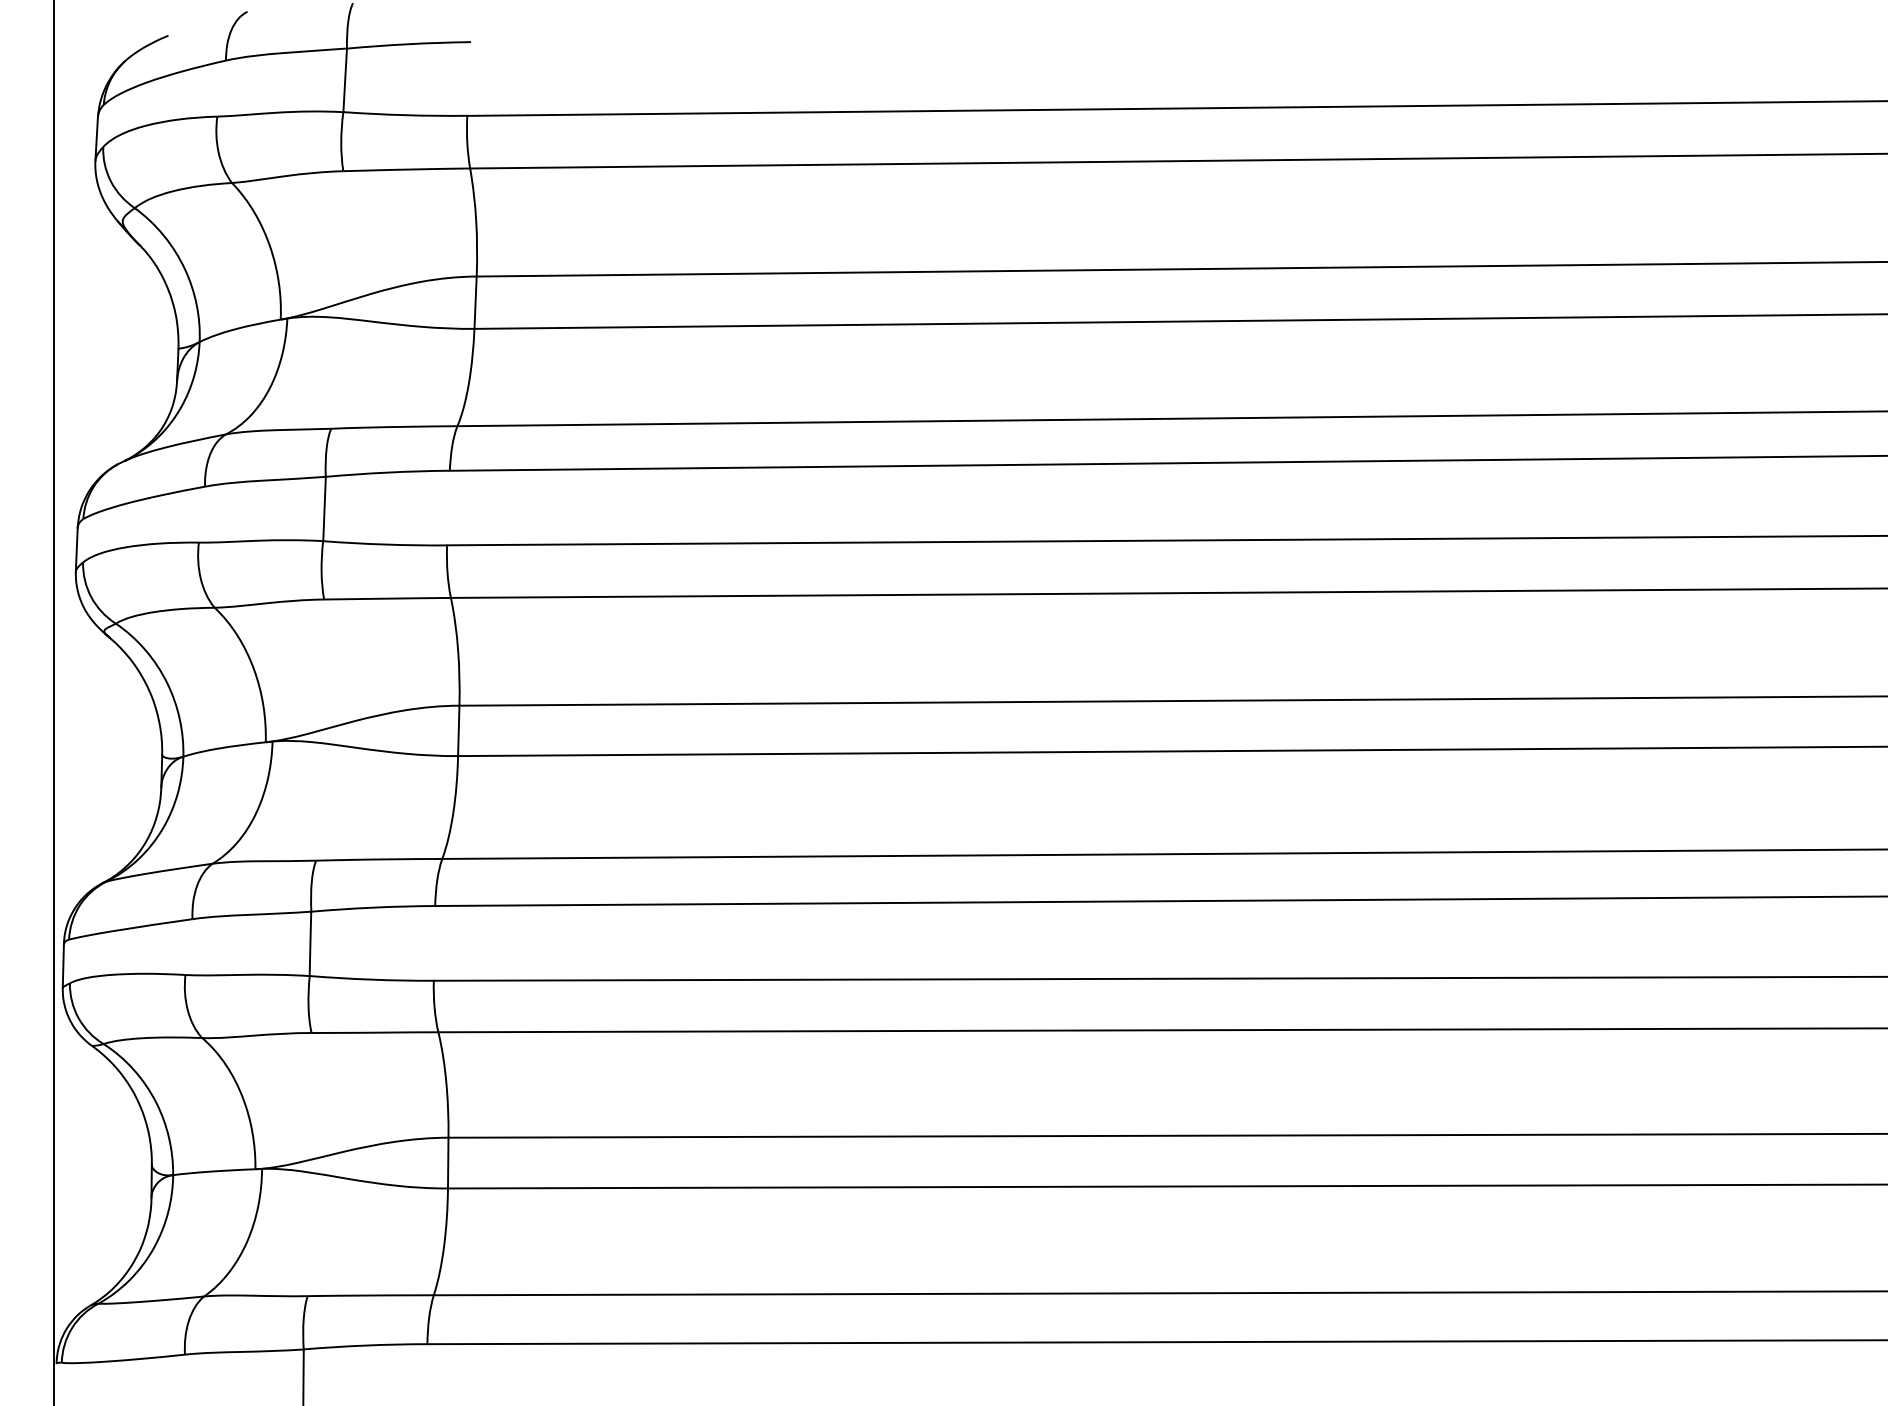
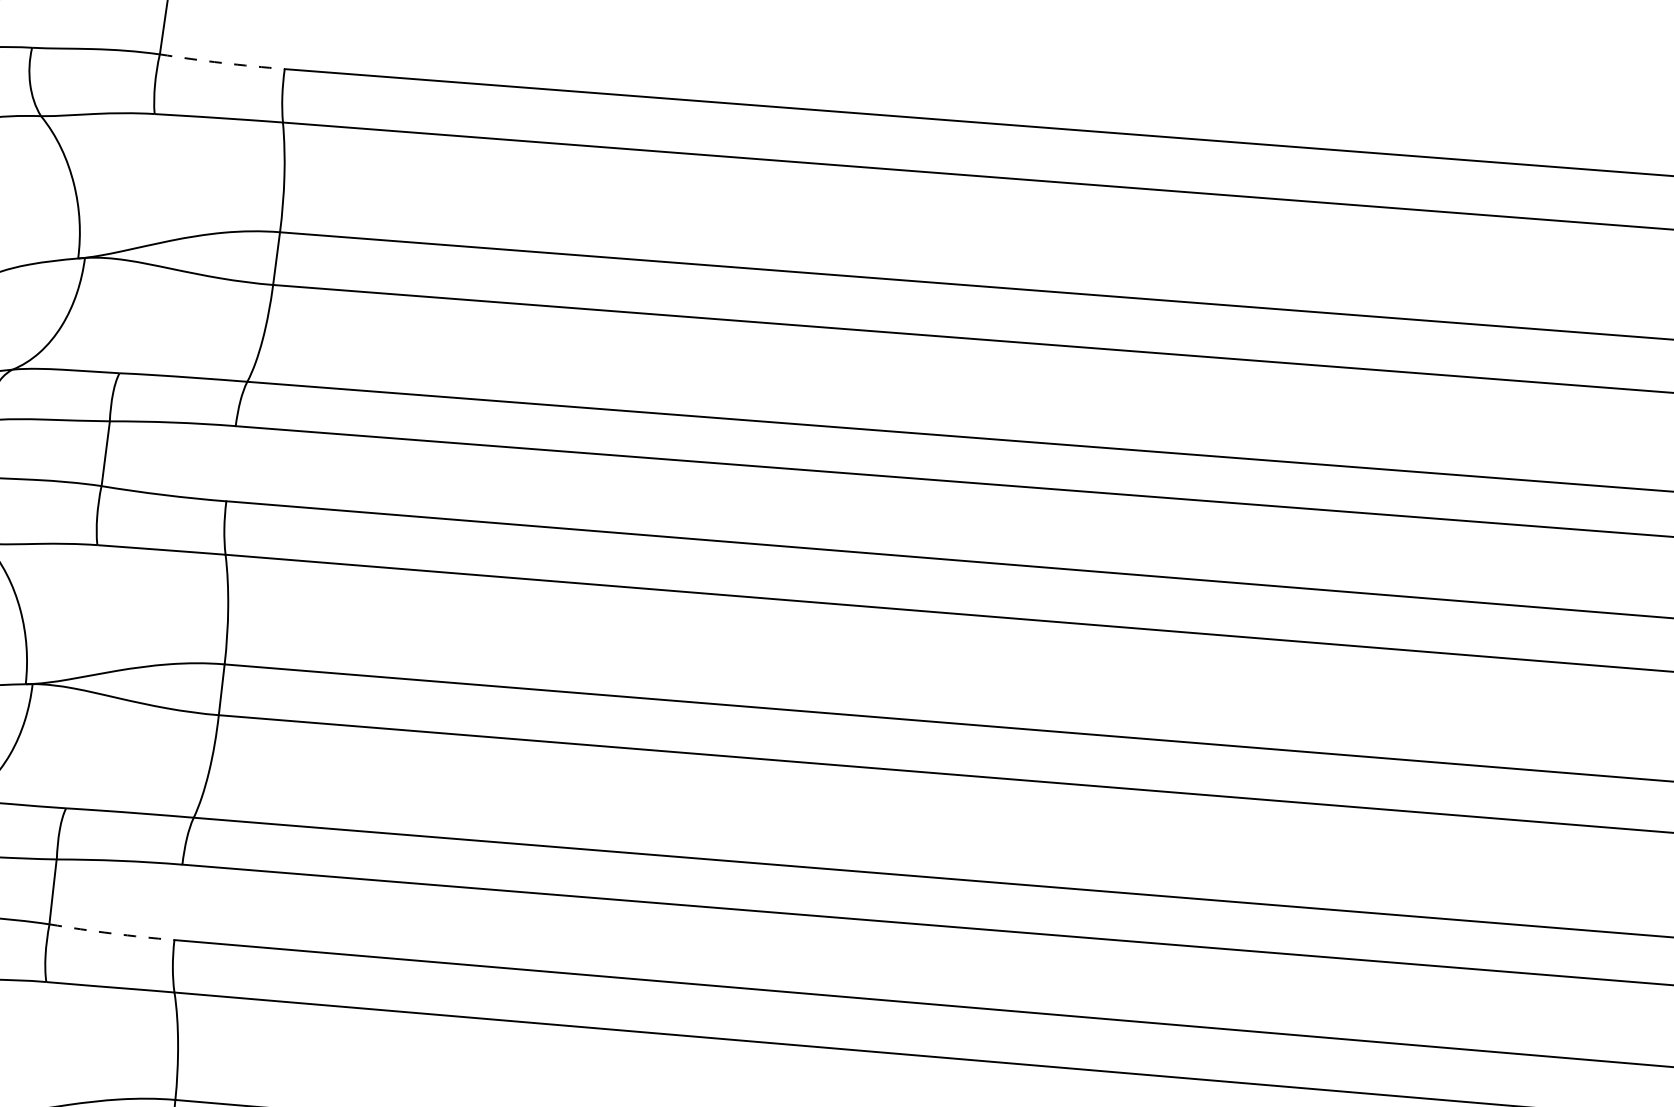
arc: (405, 115) -> (222, 63), solid -> dashed
arc: (371, 979) -> (111, 933), solid -> dashed

